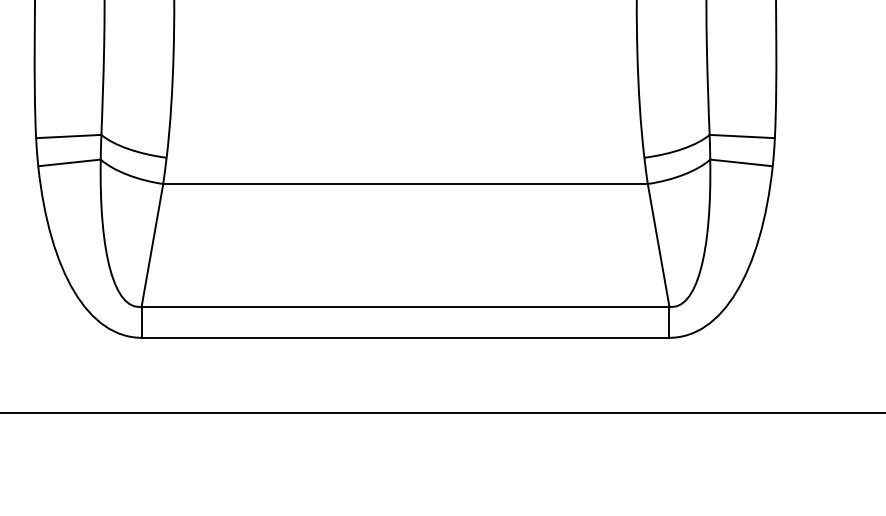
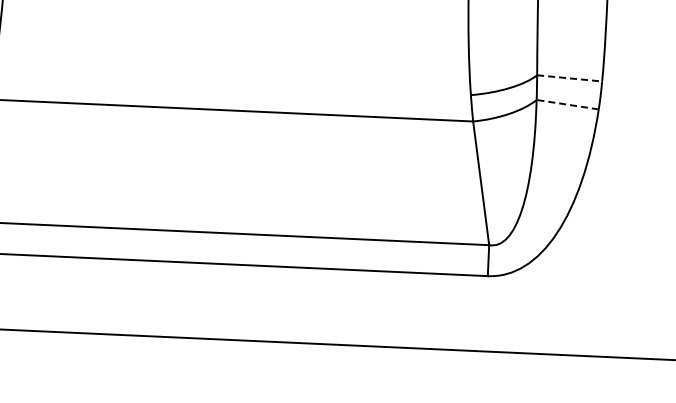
line: (742, 136) -> (569, 78), solid -> dashed
line: (741, 162) -> (567, 104), solid -> dashed

